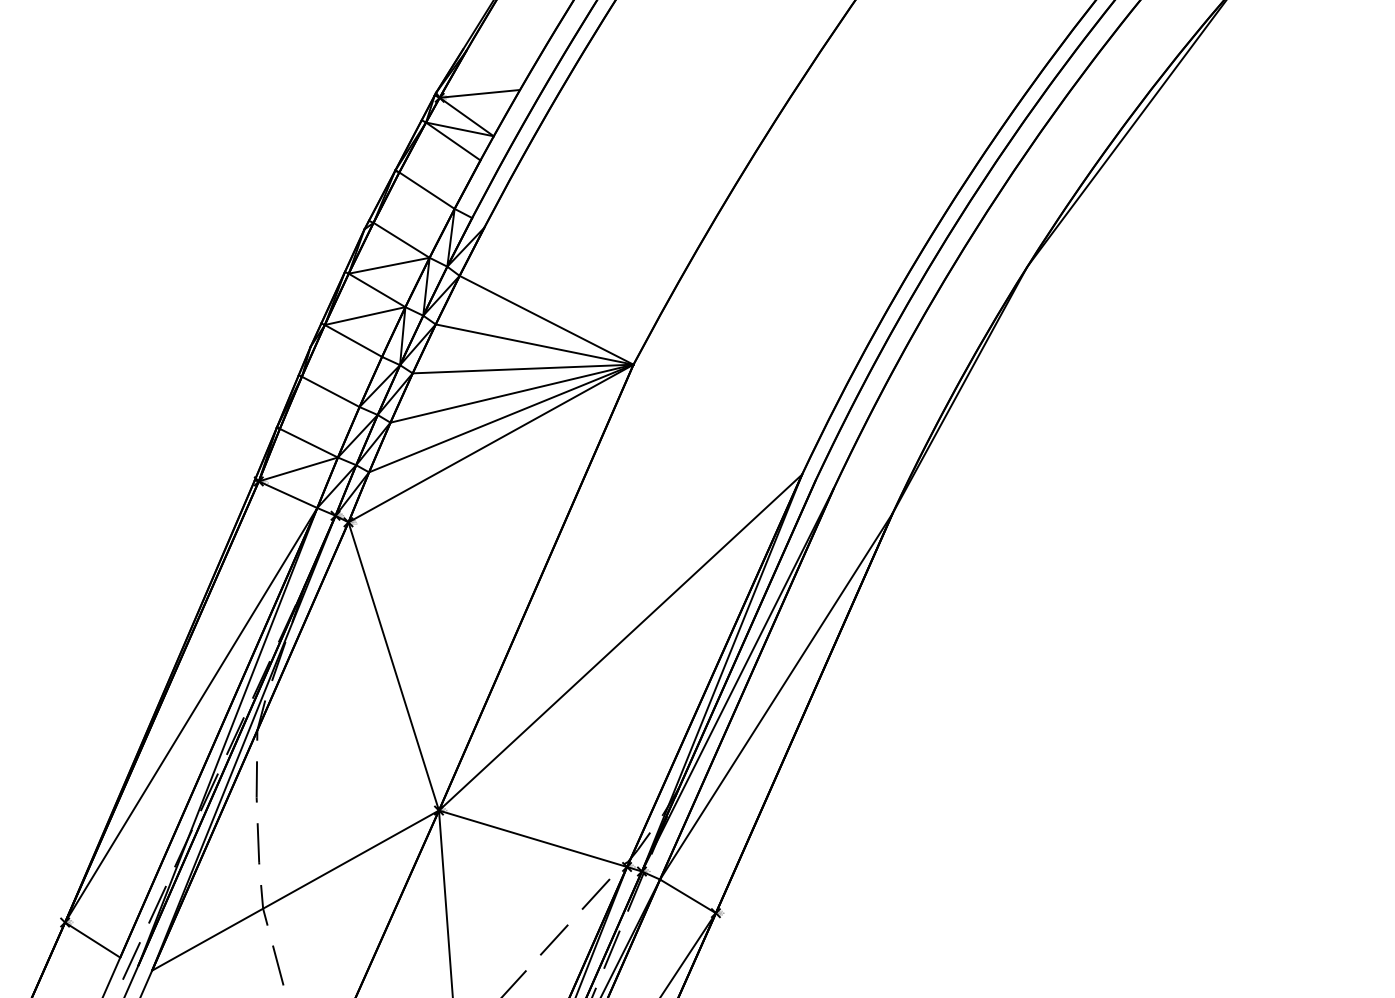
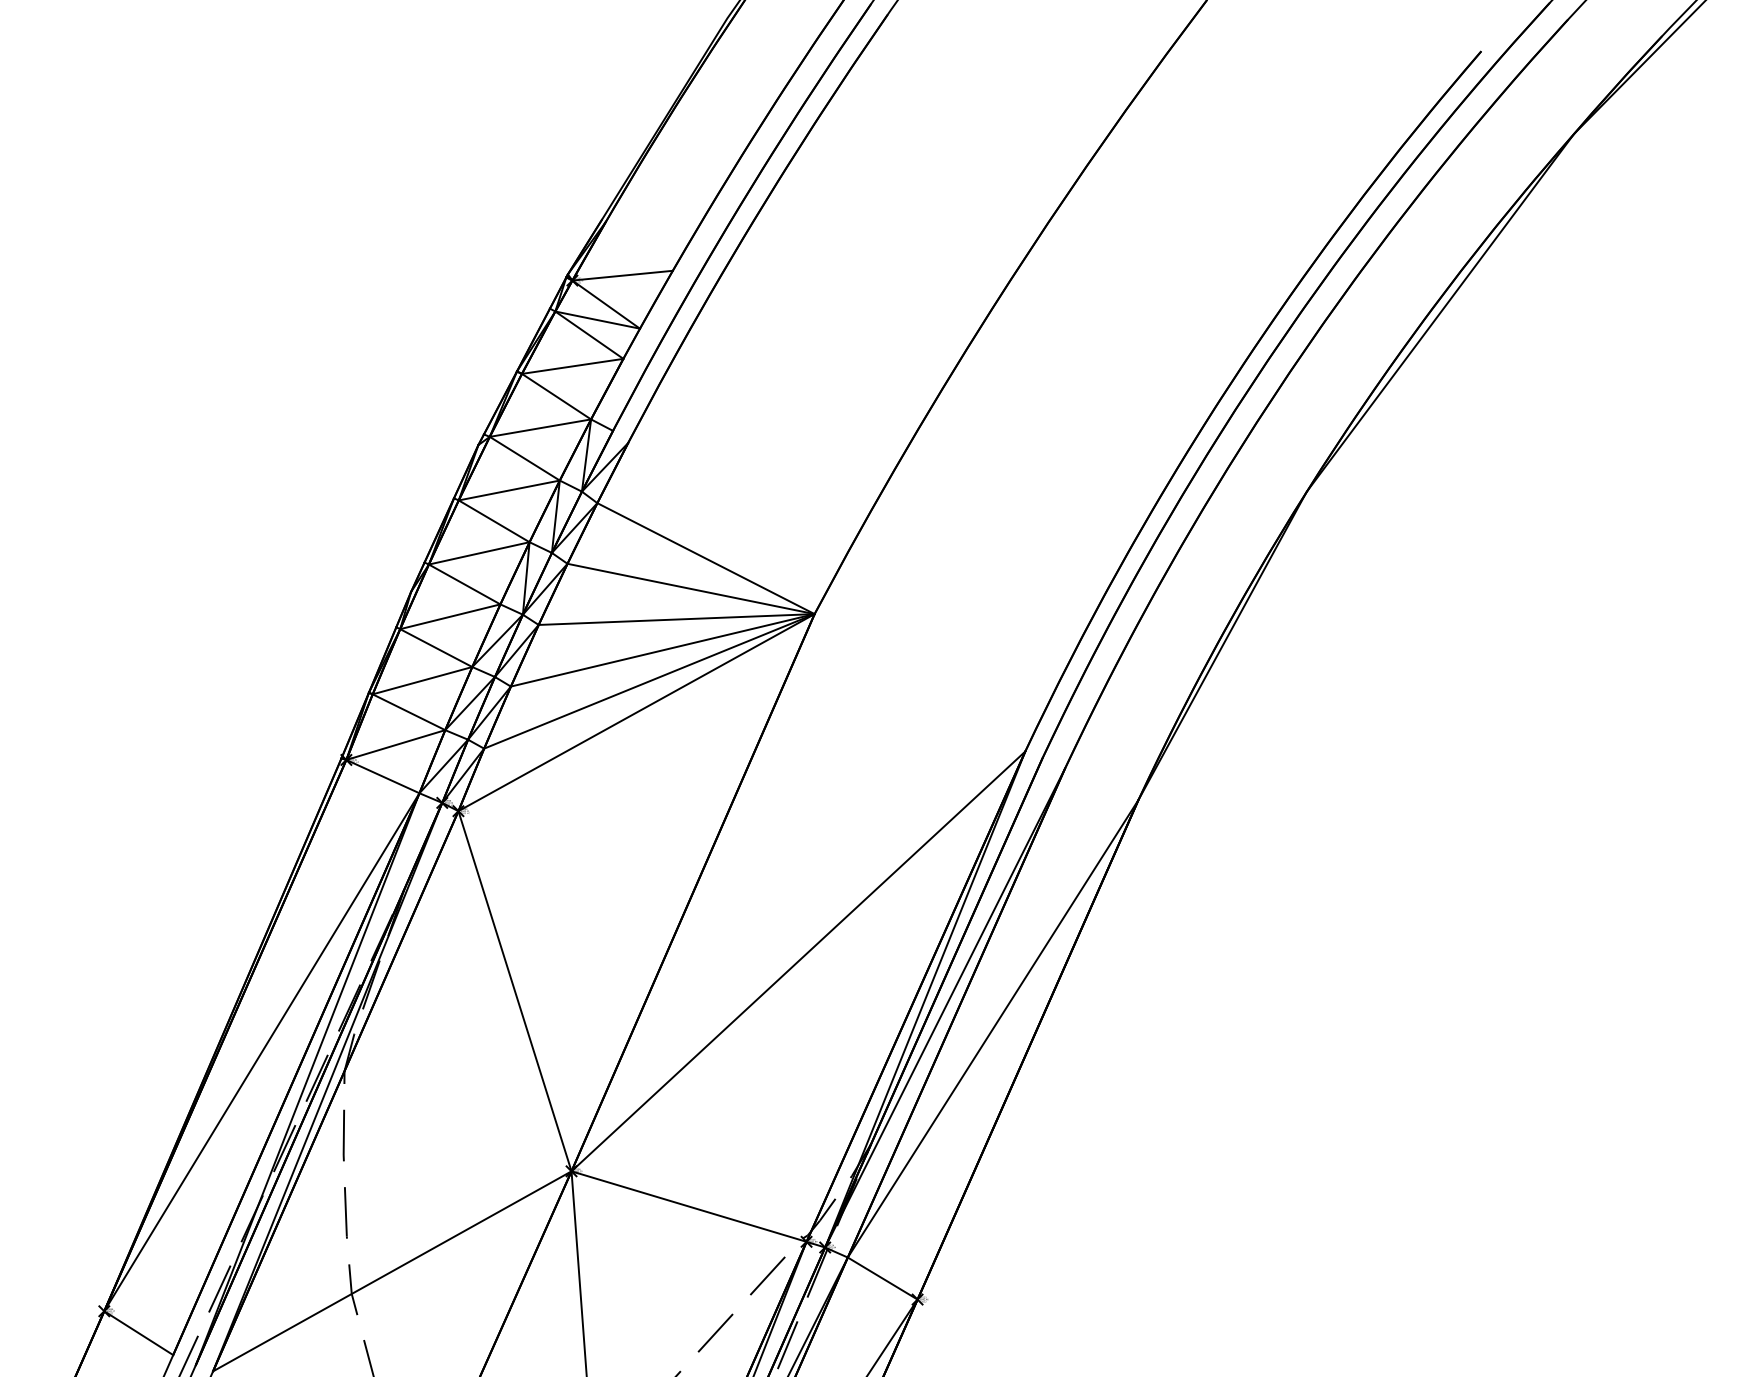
line: (439, 165) -> (572, 365), added
line: (414, 215) -> (540, 427), added
line: (342, 366) -> (450, 616), added
line: (319, 417) -> (422, 680), added

